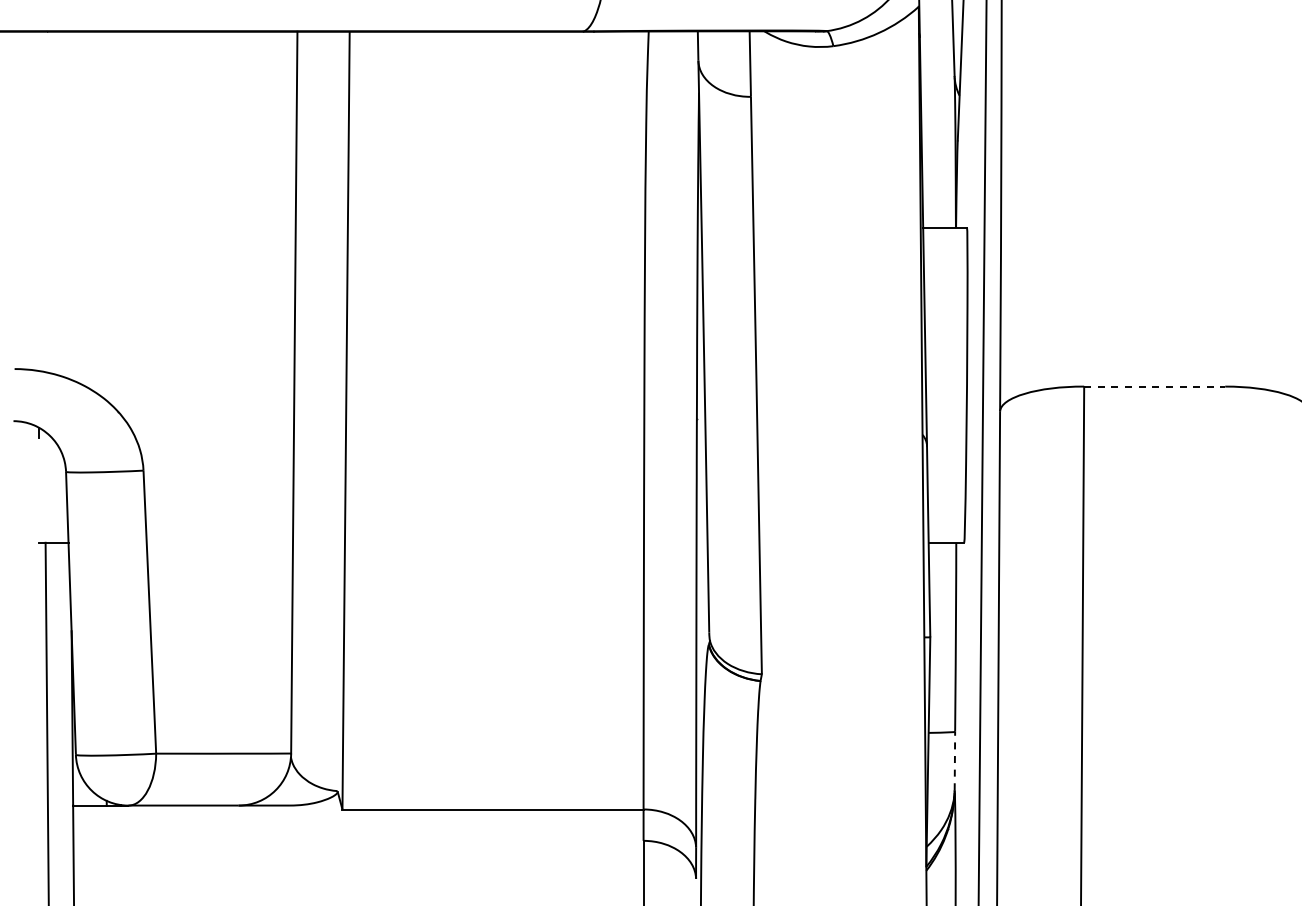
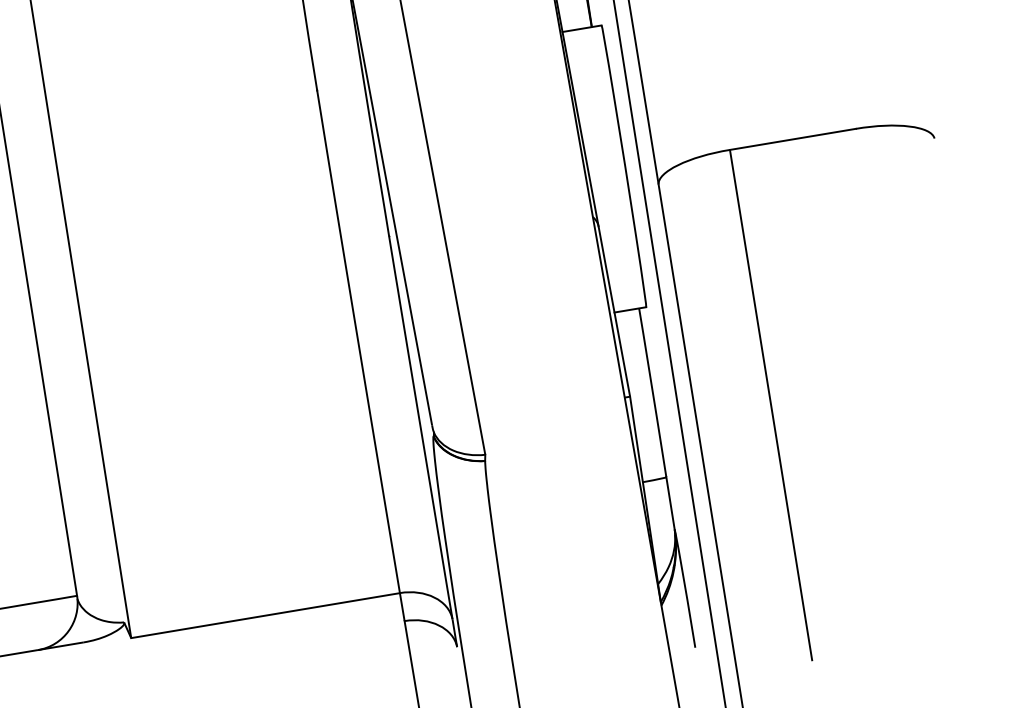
line: (1154, 386) -> (792, 139), dashed -> solid
line: (954, 760) -> (670, 502), dashed -> solid

